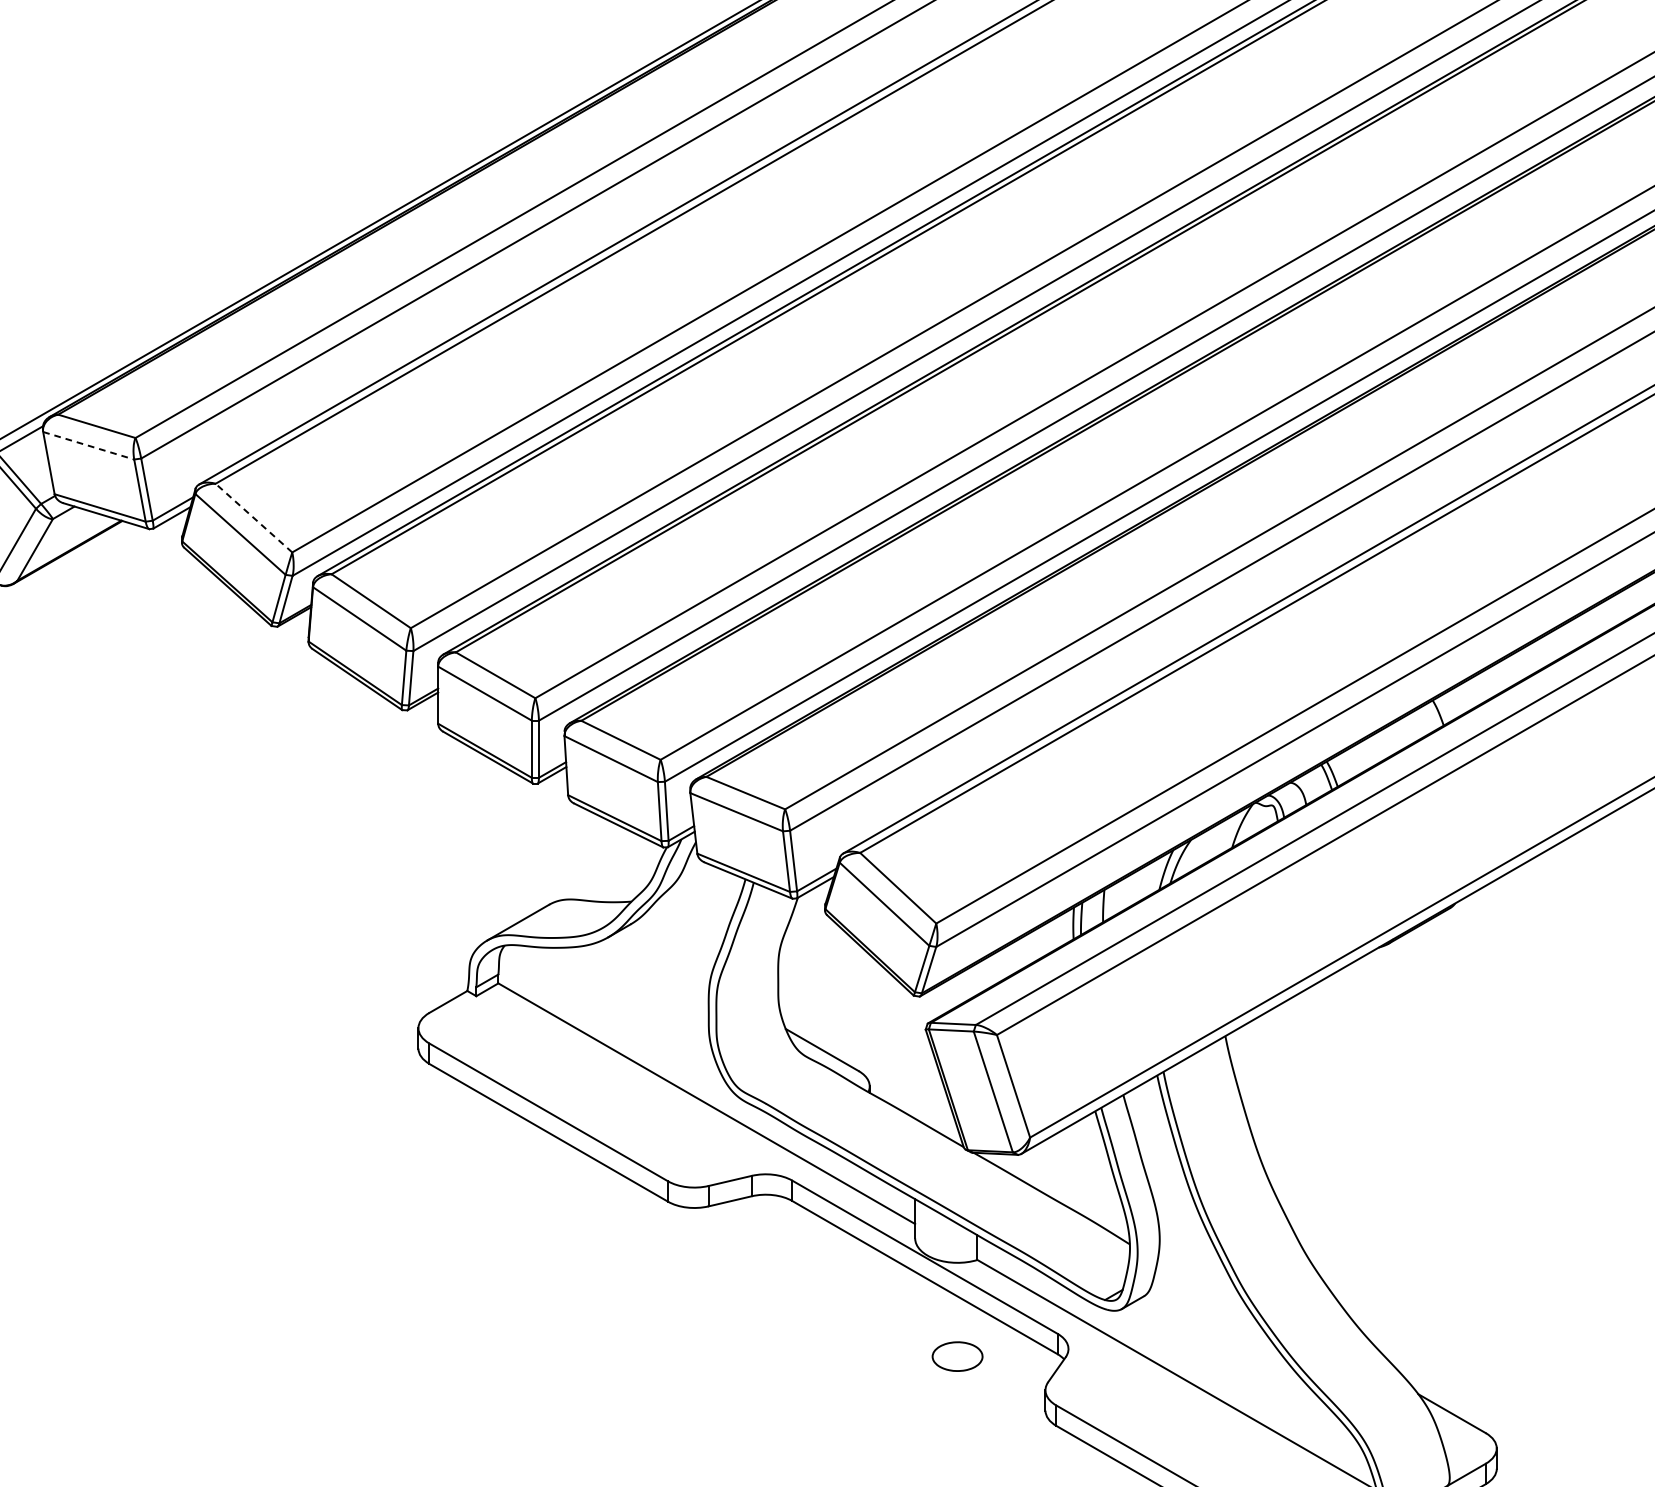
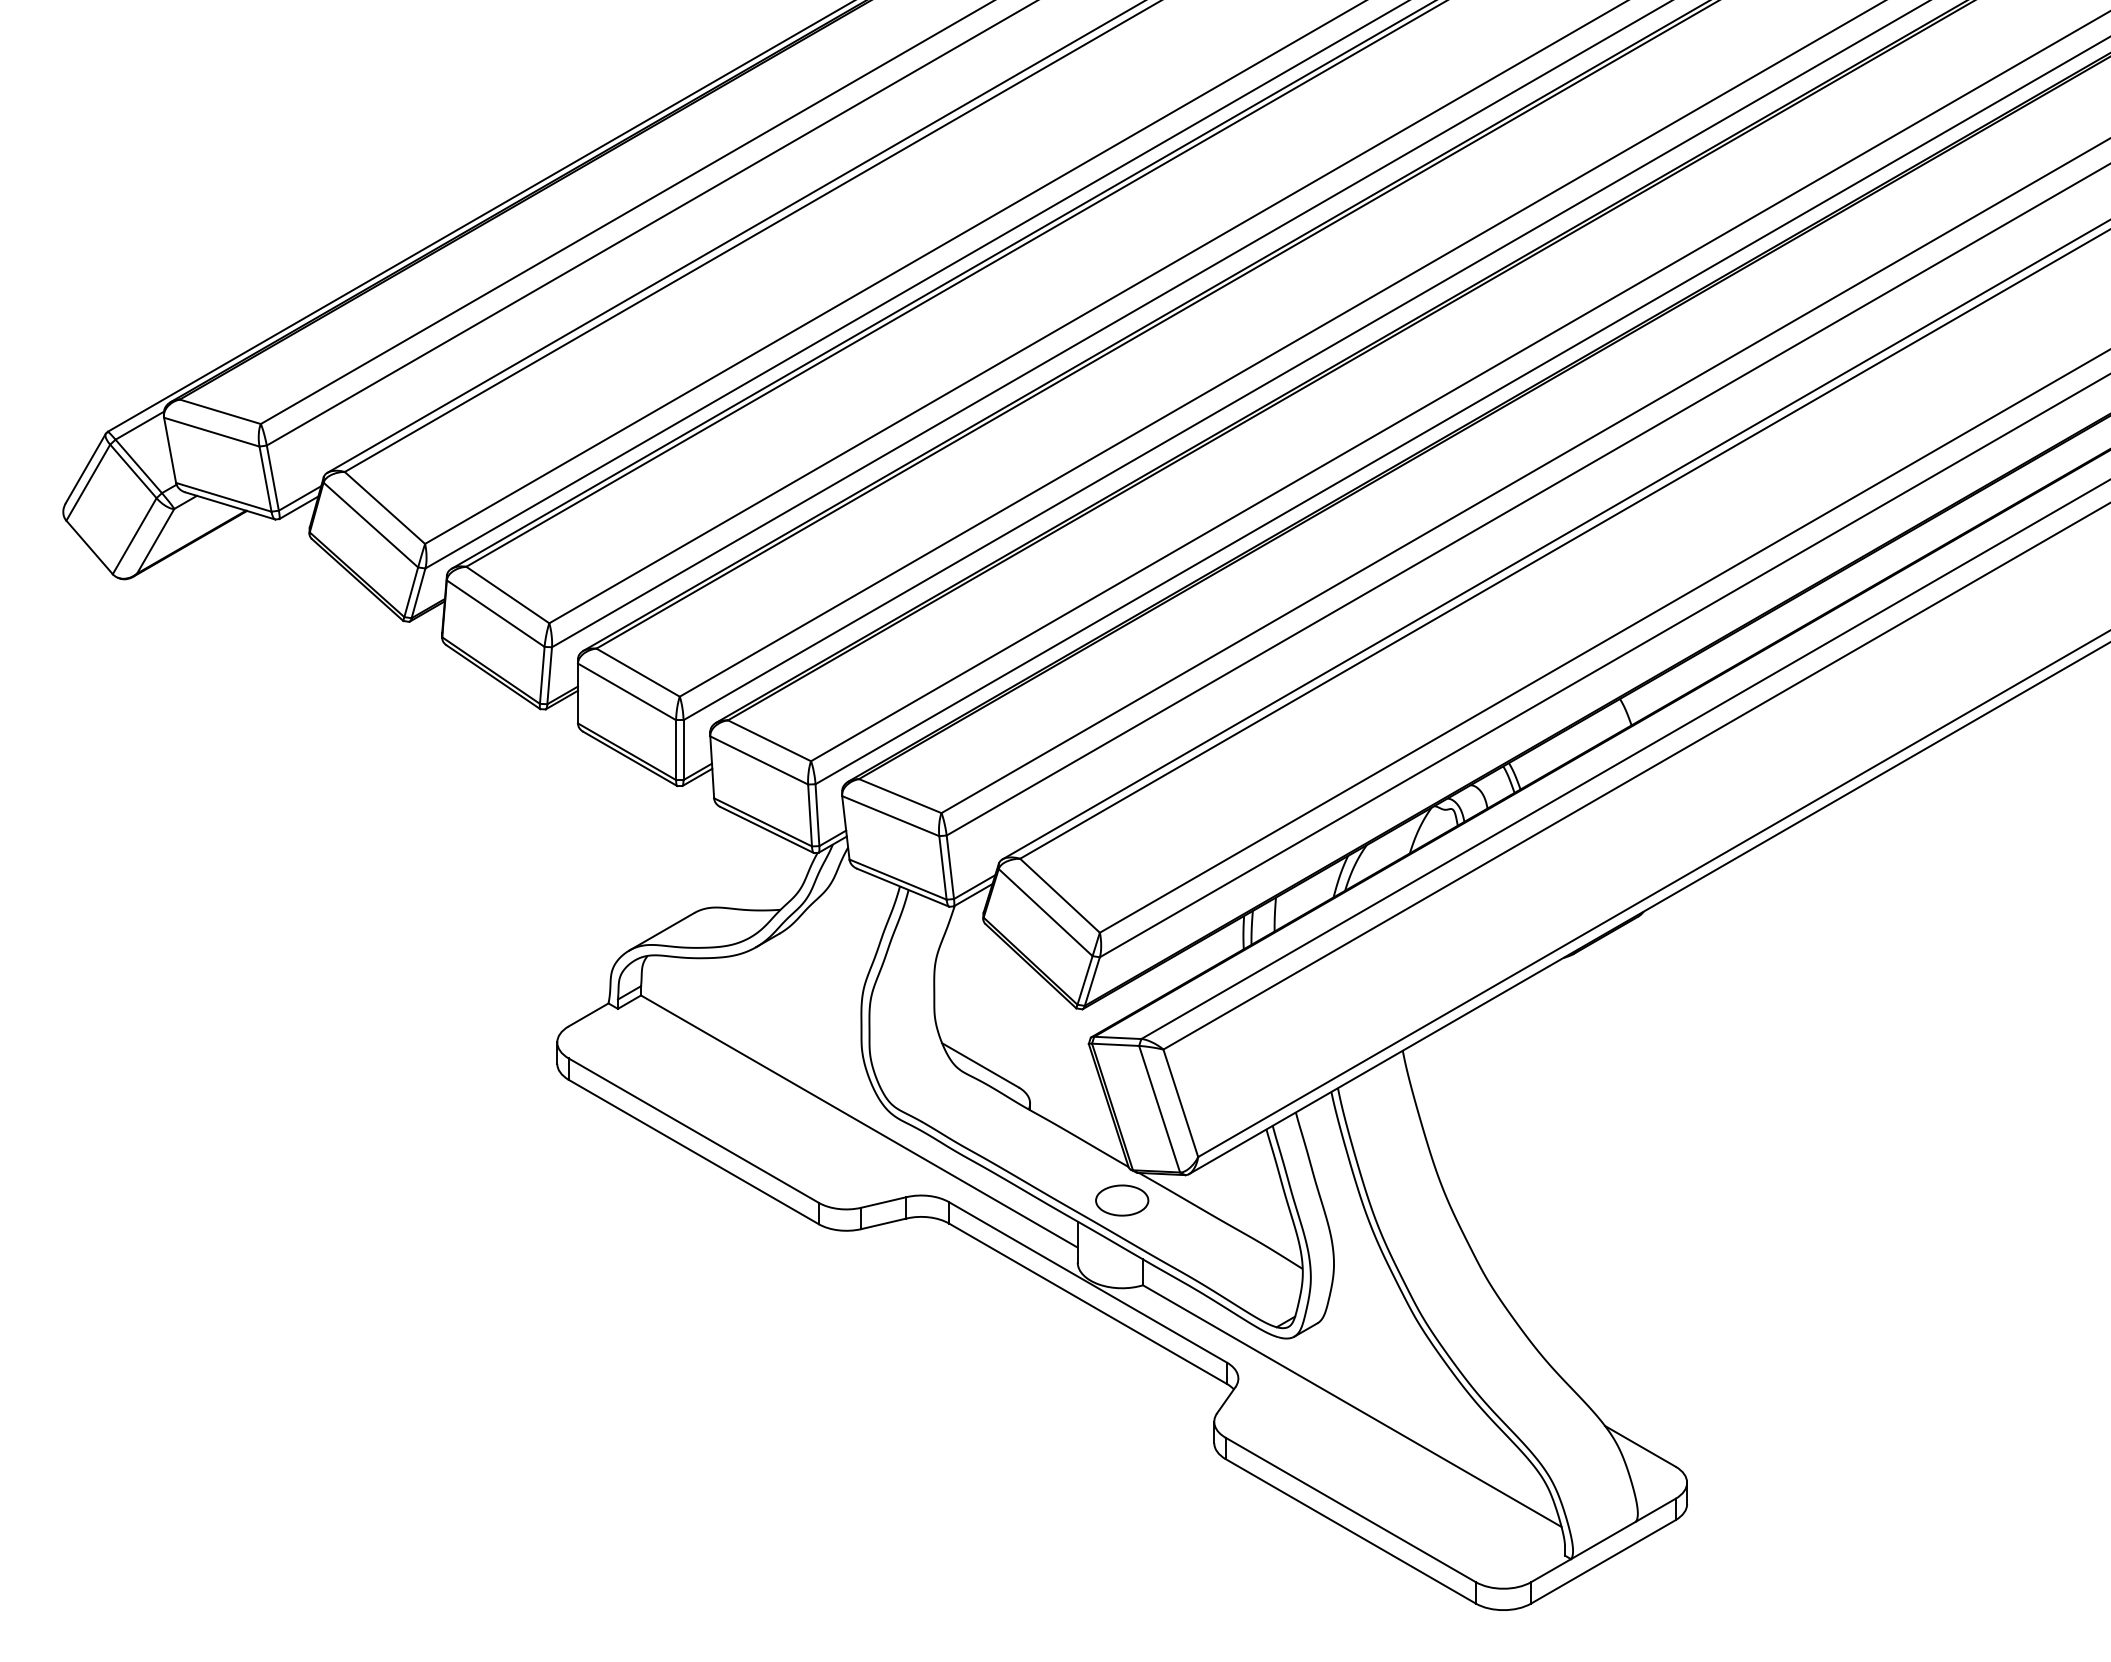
line: (88, 446) -> (211, 432), dashed -> solid
line: (253, 517) -> (384, 507), dashed -> solid
part: (957, 1356) -> (1122, 1200), moved

